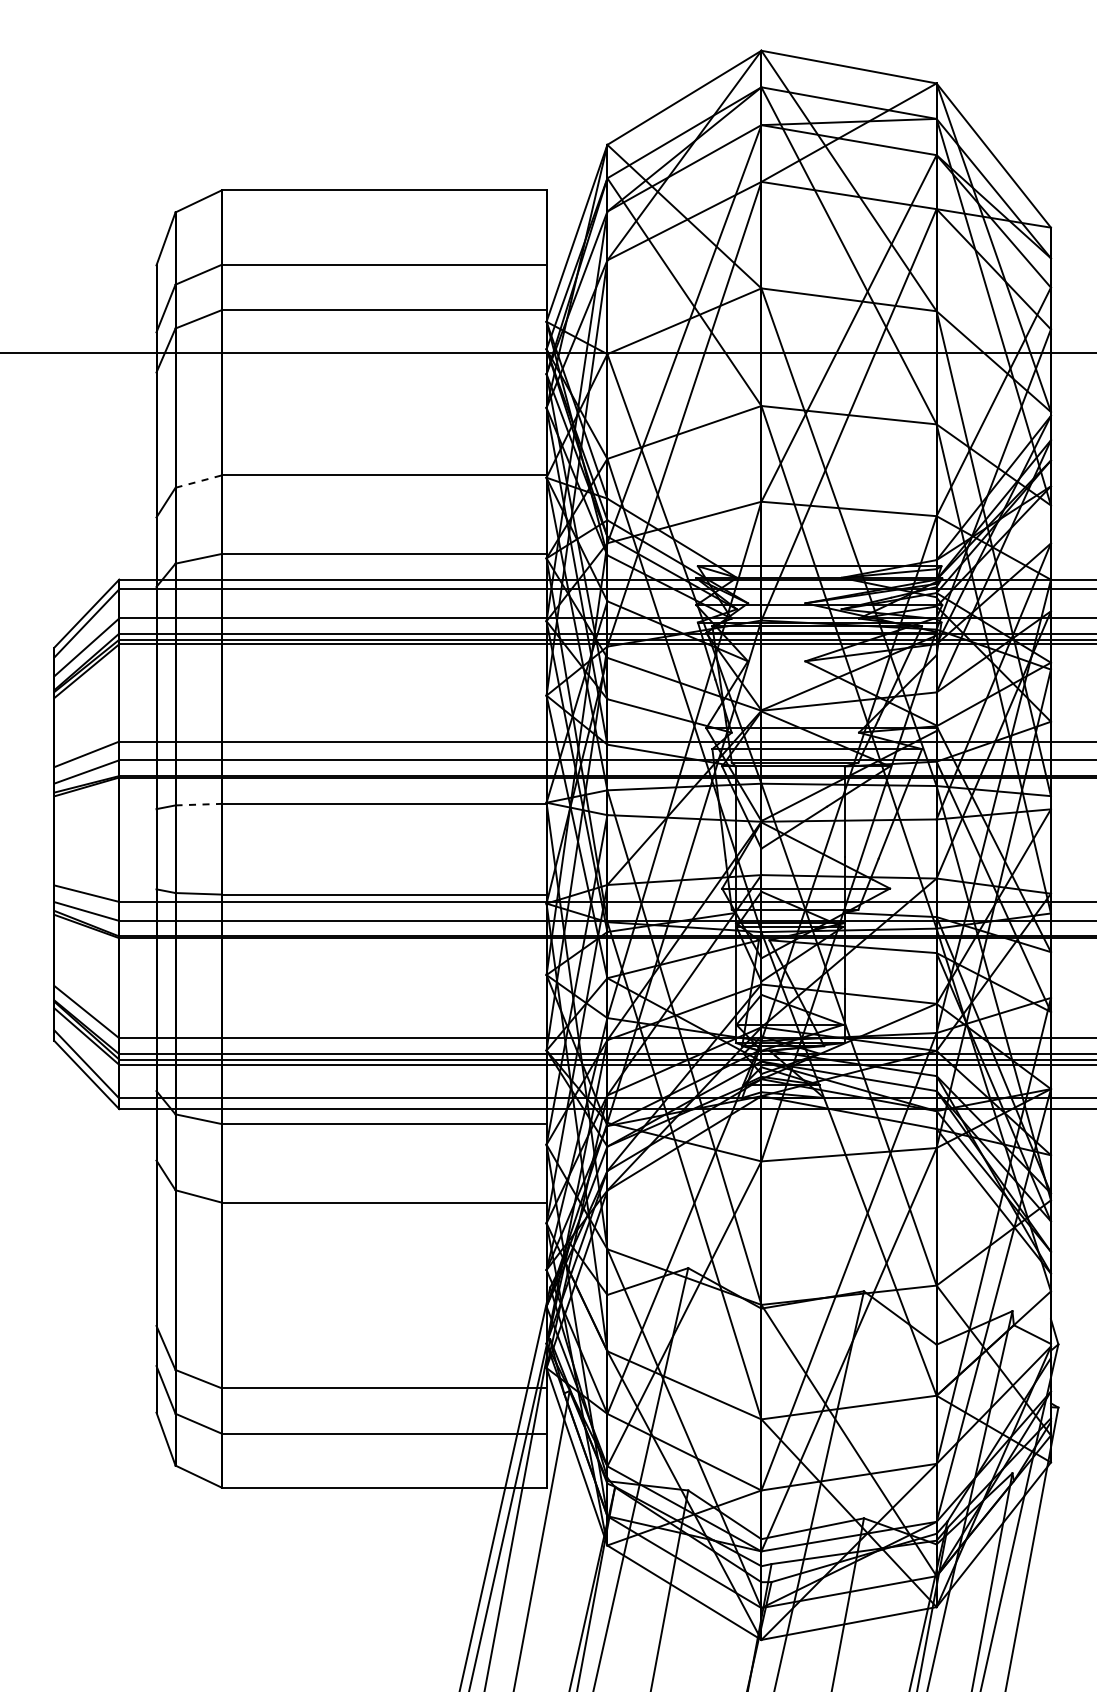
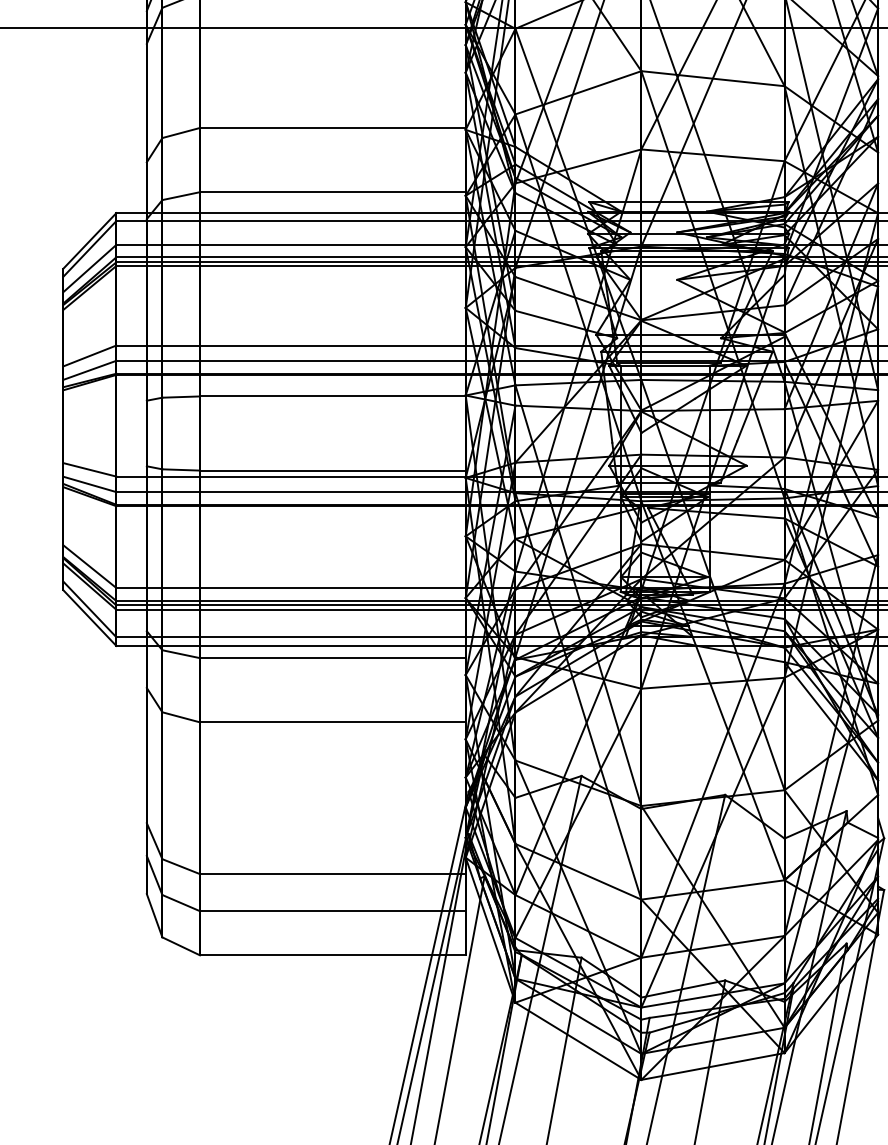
line: (198, 481) -> (181, 132), dashed -> solid
line: (198, 804) -> (181, 396), dashed -> solid

